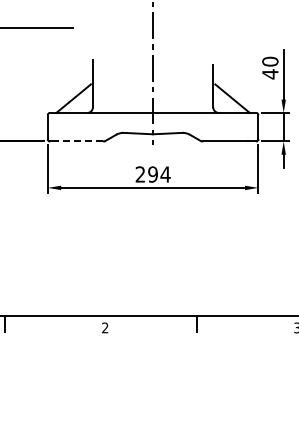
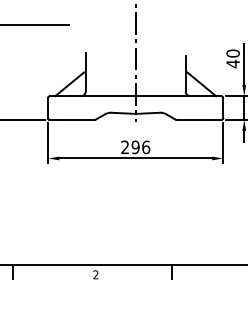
line: (80, 141) -> (75, 119), dashed -> solid
text: (165, 174) -> (146, 147), 294 -> 296

